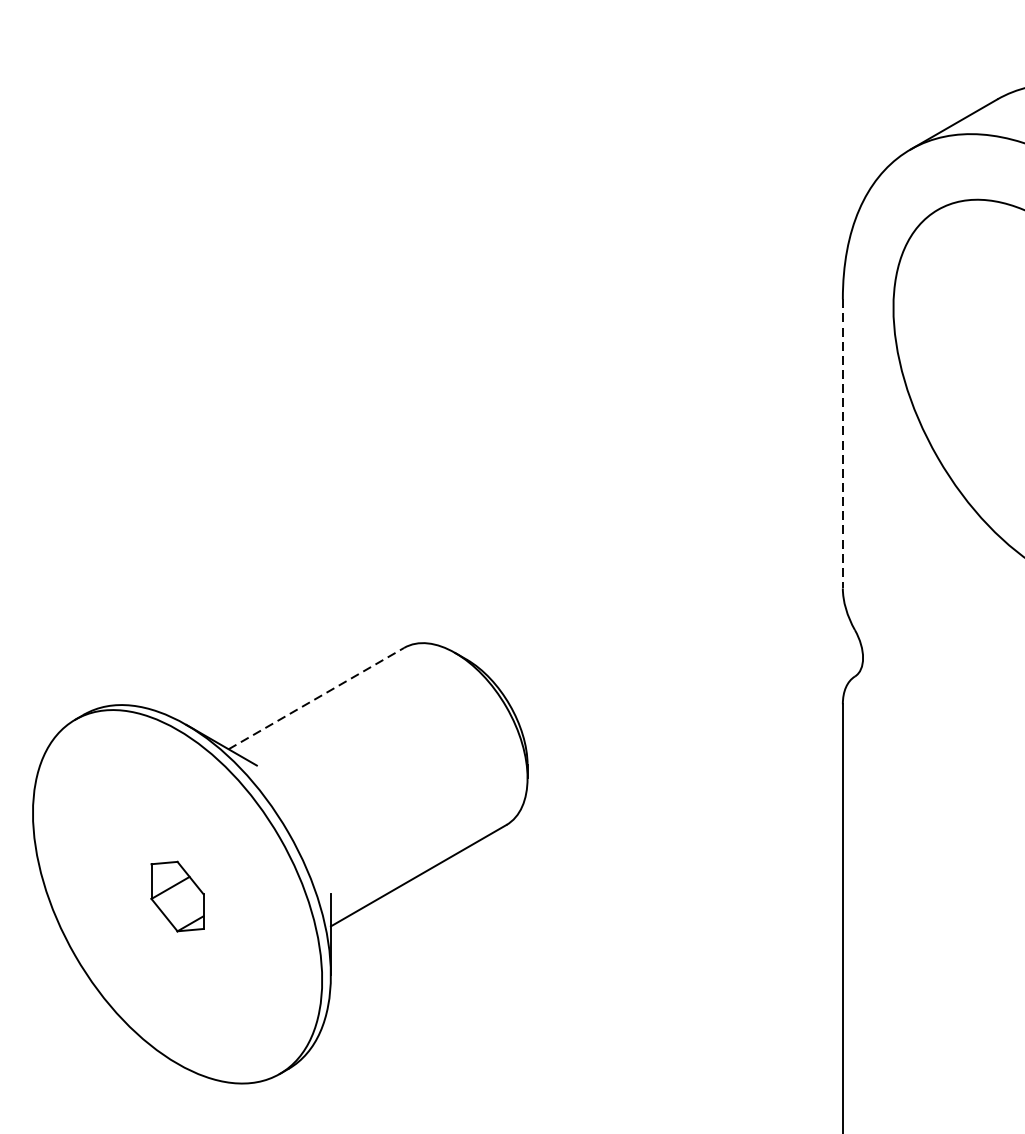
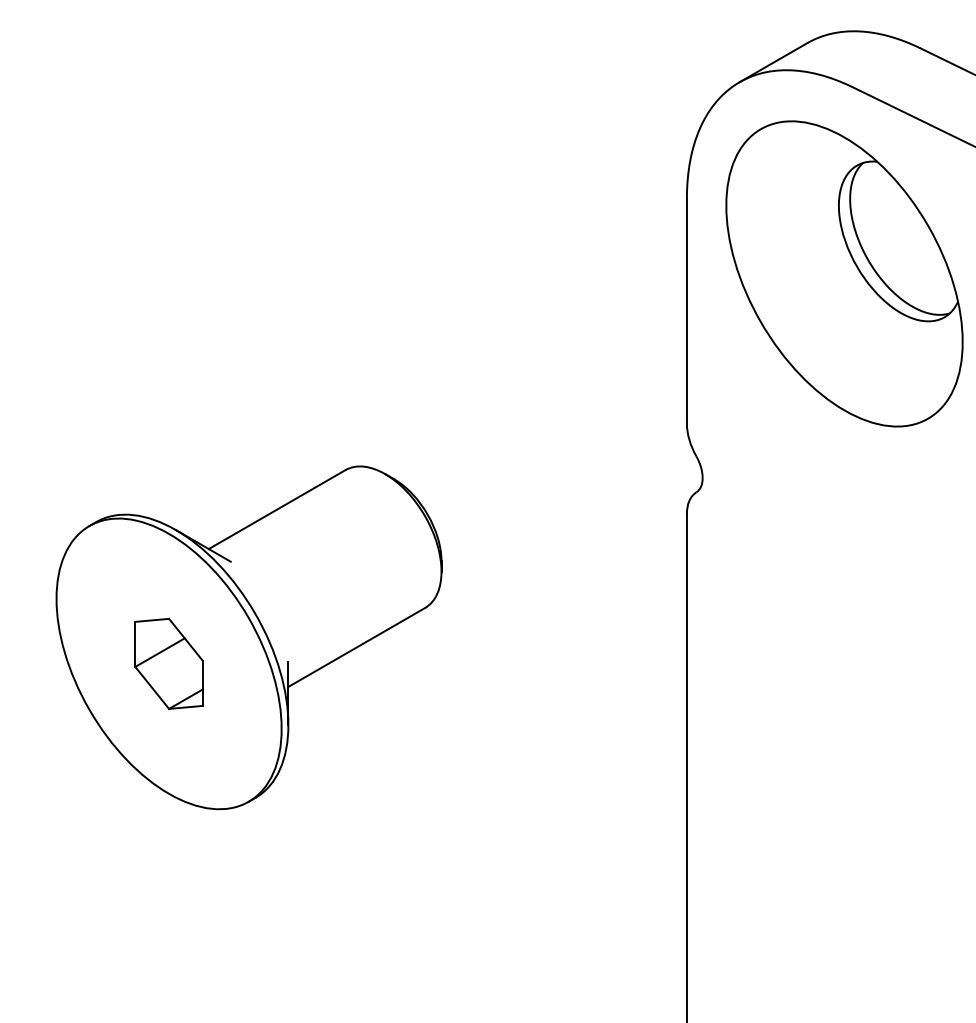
line: (842, 444) -> (686, 311), dashed -> solid
line: (316, 698) -> (277, 509), dashed -> solid
part: (176, 896) -> (168, 663), size x1.67

